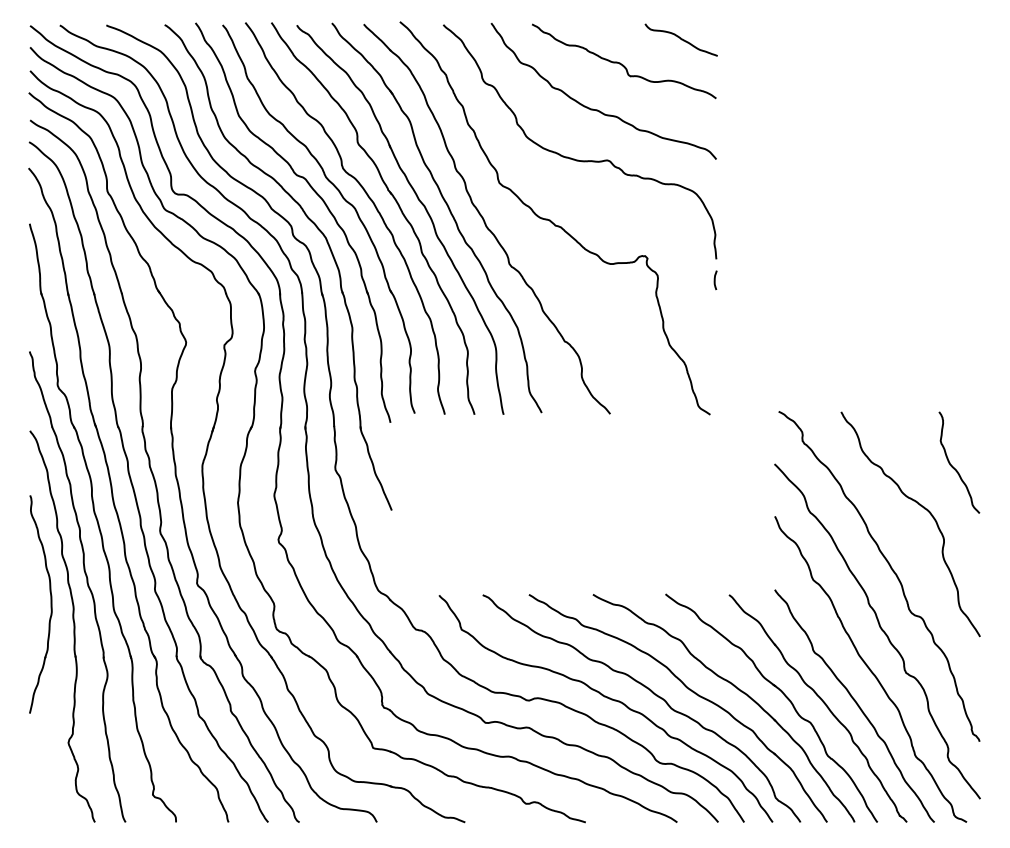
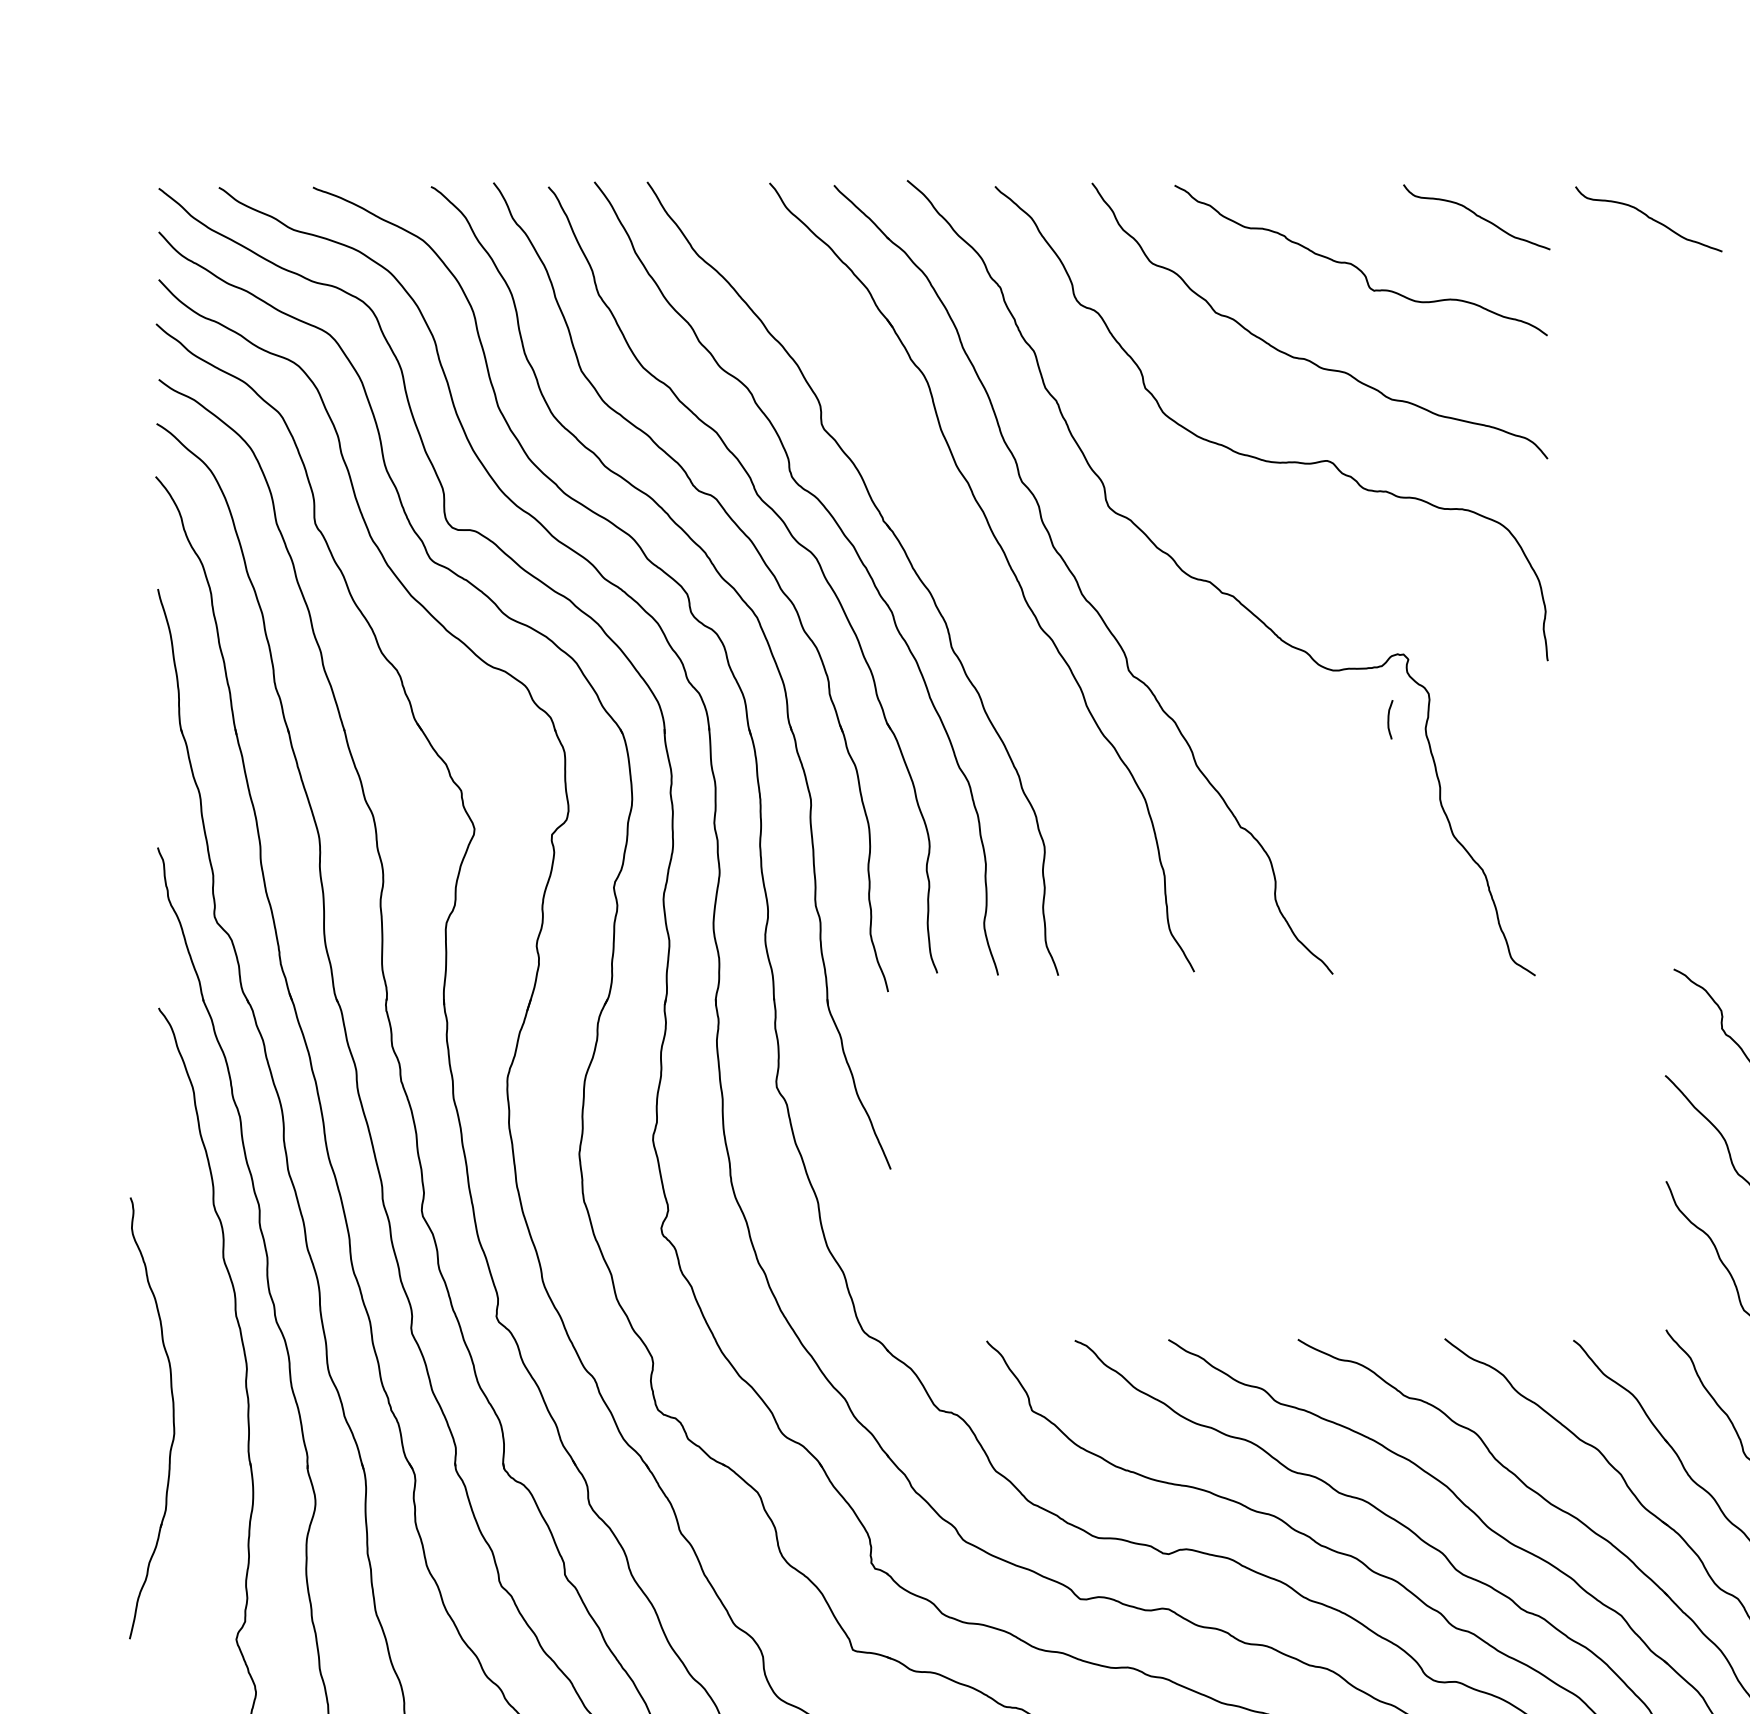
curve: (765, 40) -> (1647, 218), added
part: (420, 203) -> (948, 548), removed
curve: (715, 280) -> (1390, 720), moved
part: (50, 604) -> (171, 1418), moved

